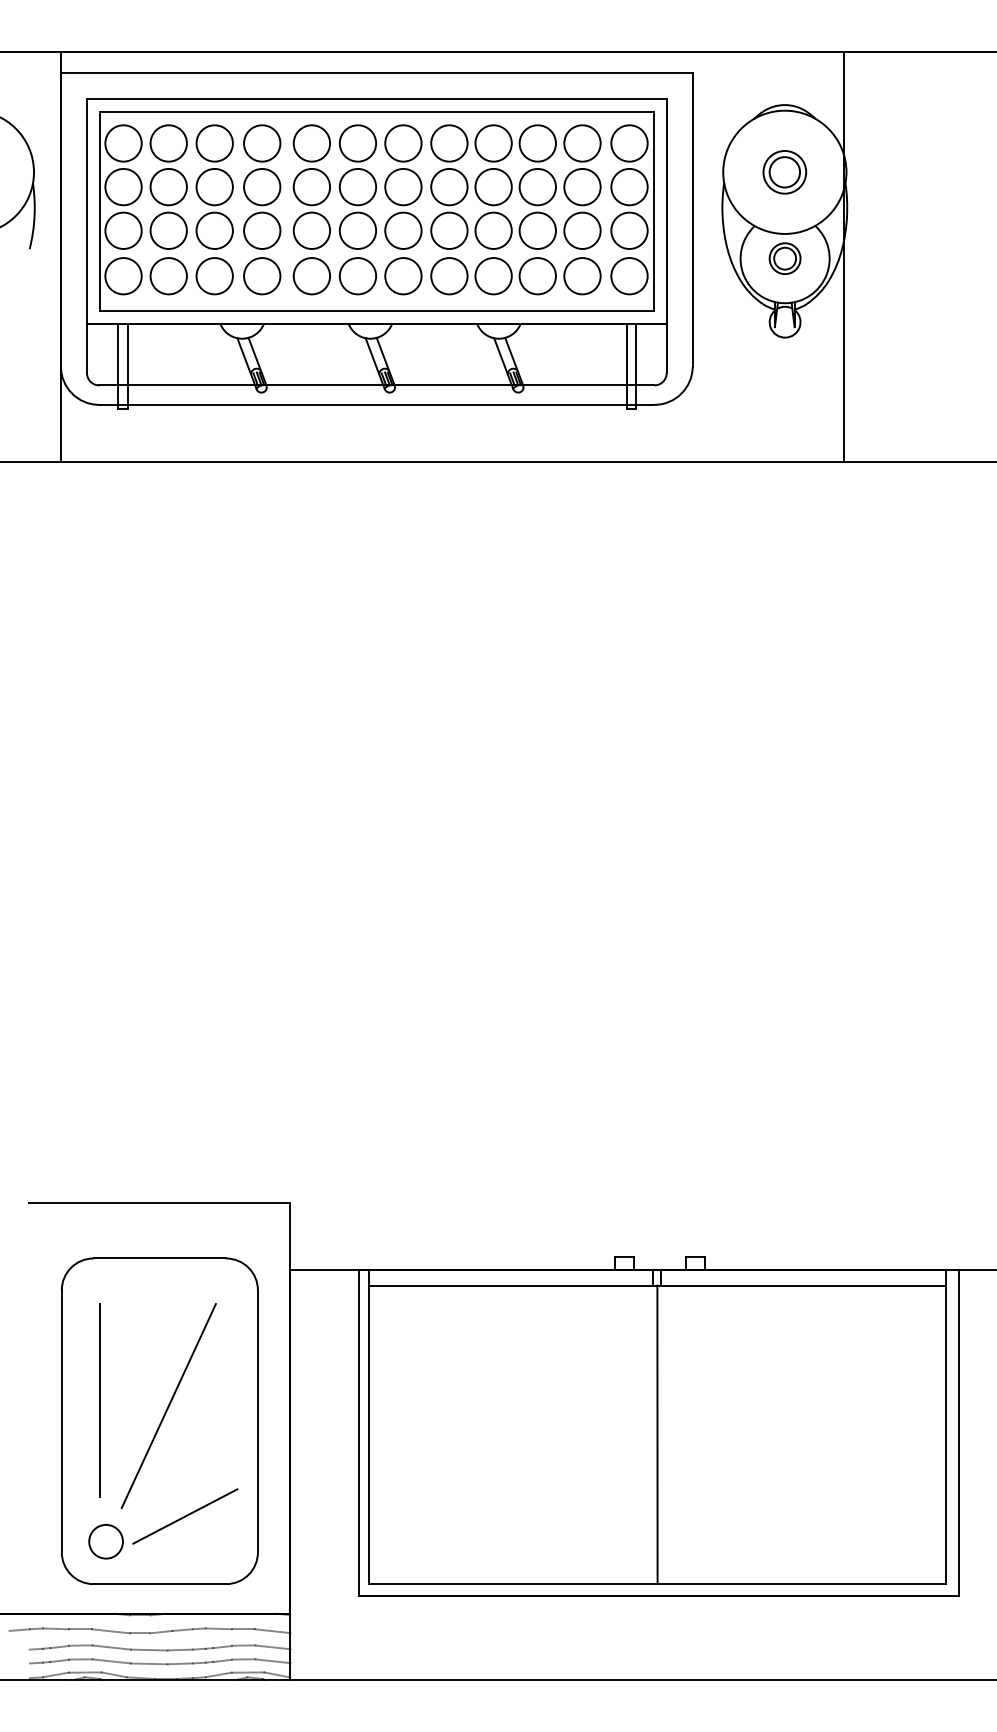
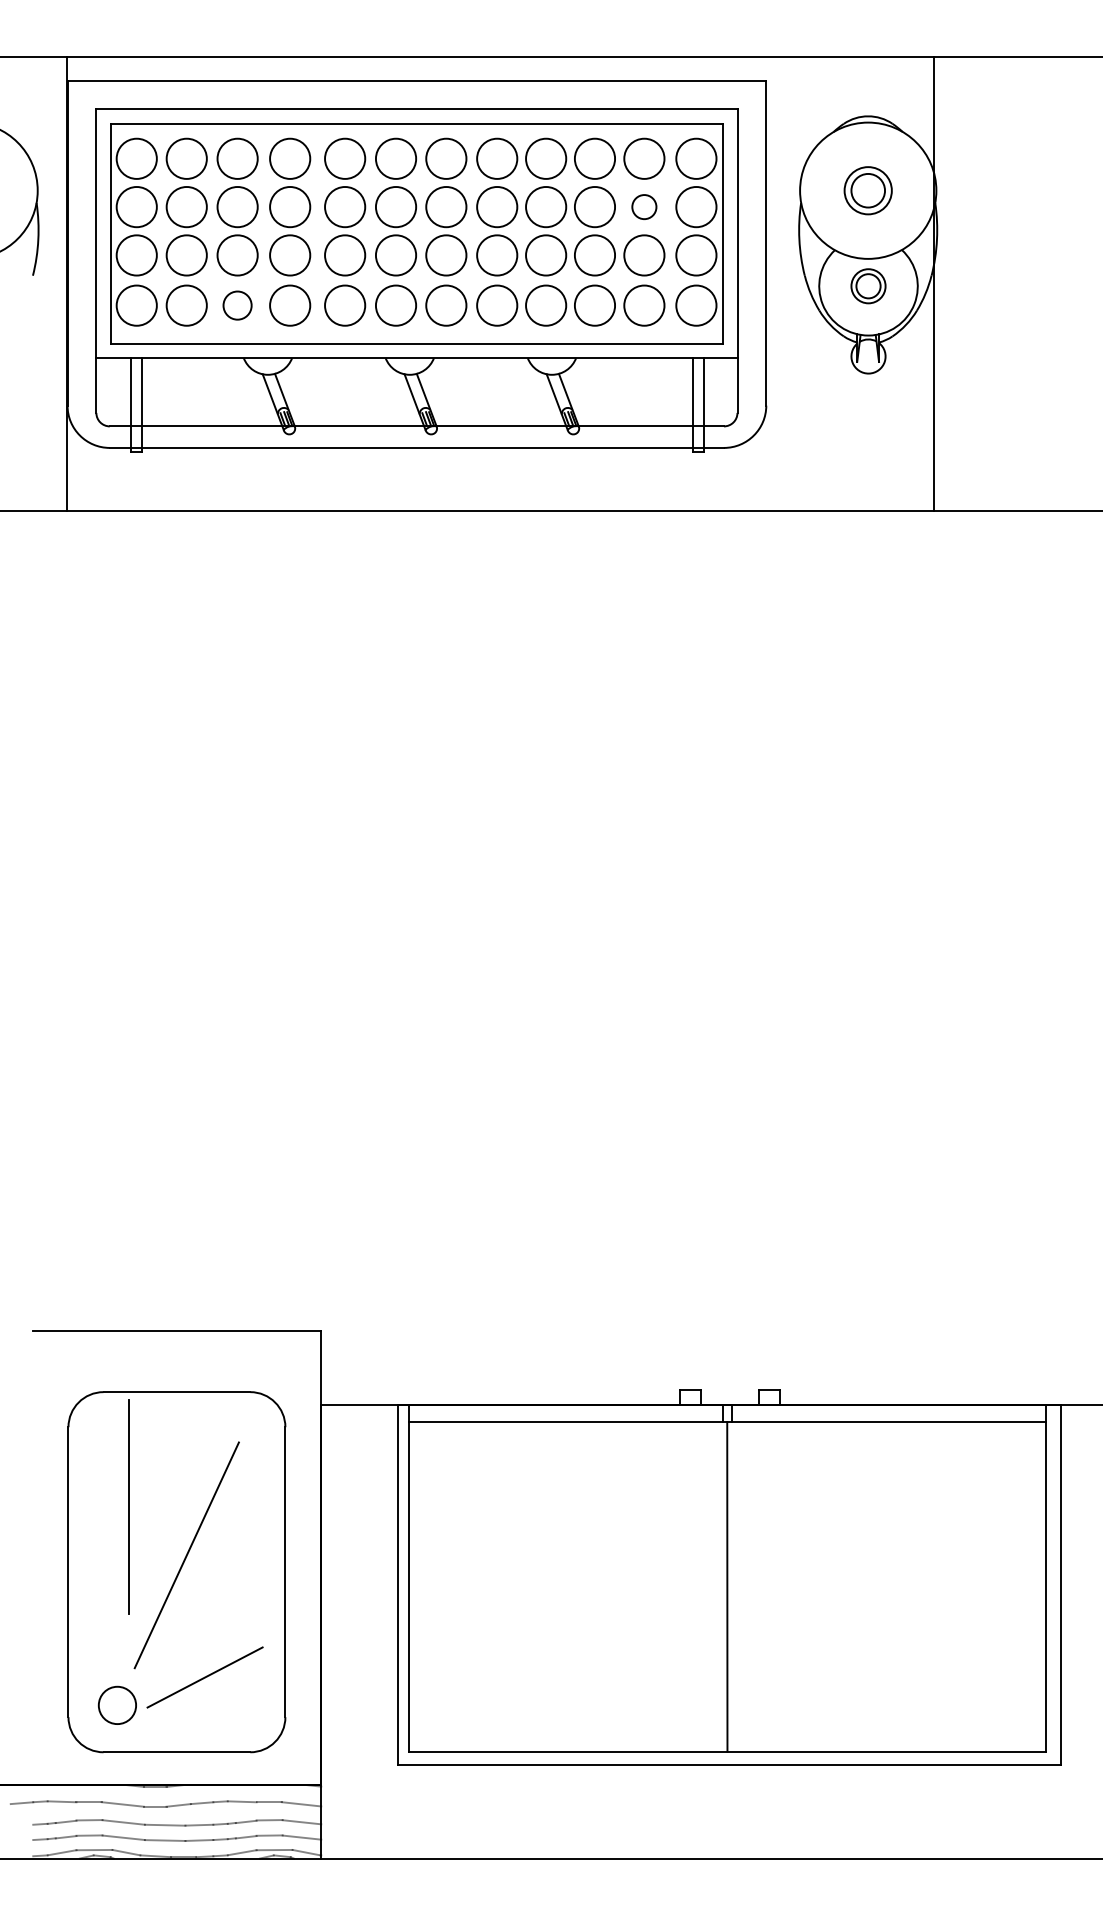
circle: (582, 187) -> (644, 207), size x0.6
circle: (214, 276) -> (237, 305), size x0.7
line: (99, 1399) -> (128, 1506), moved

